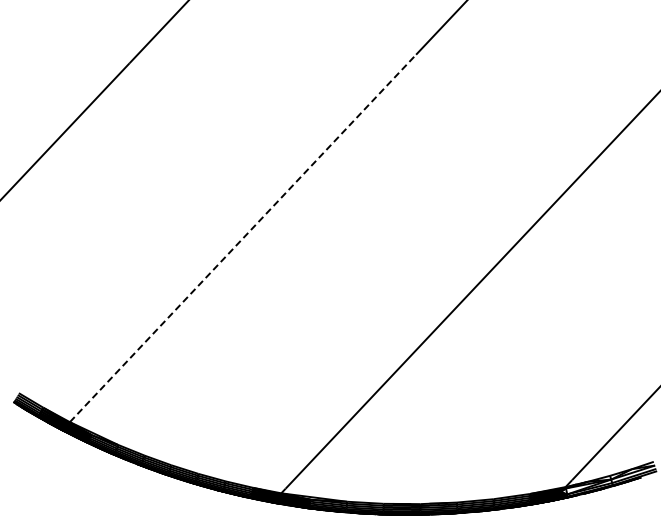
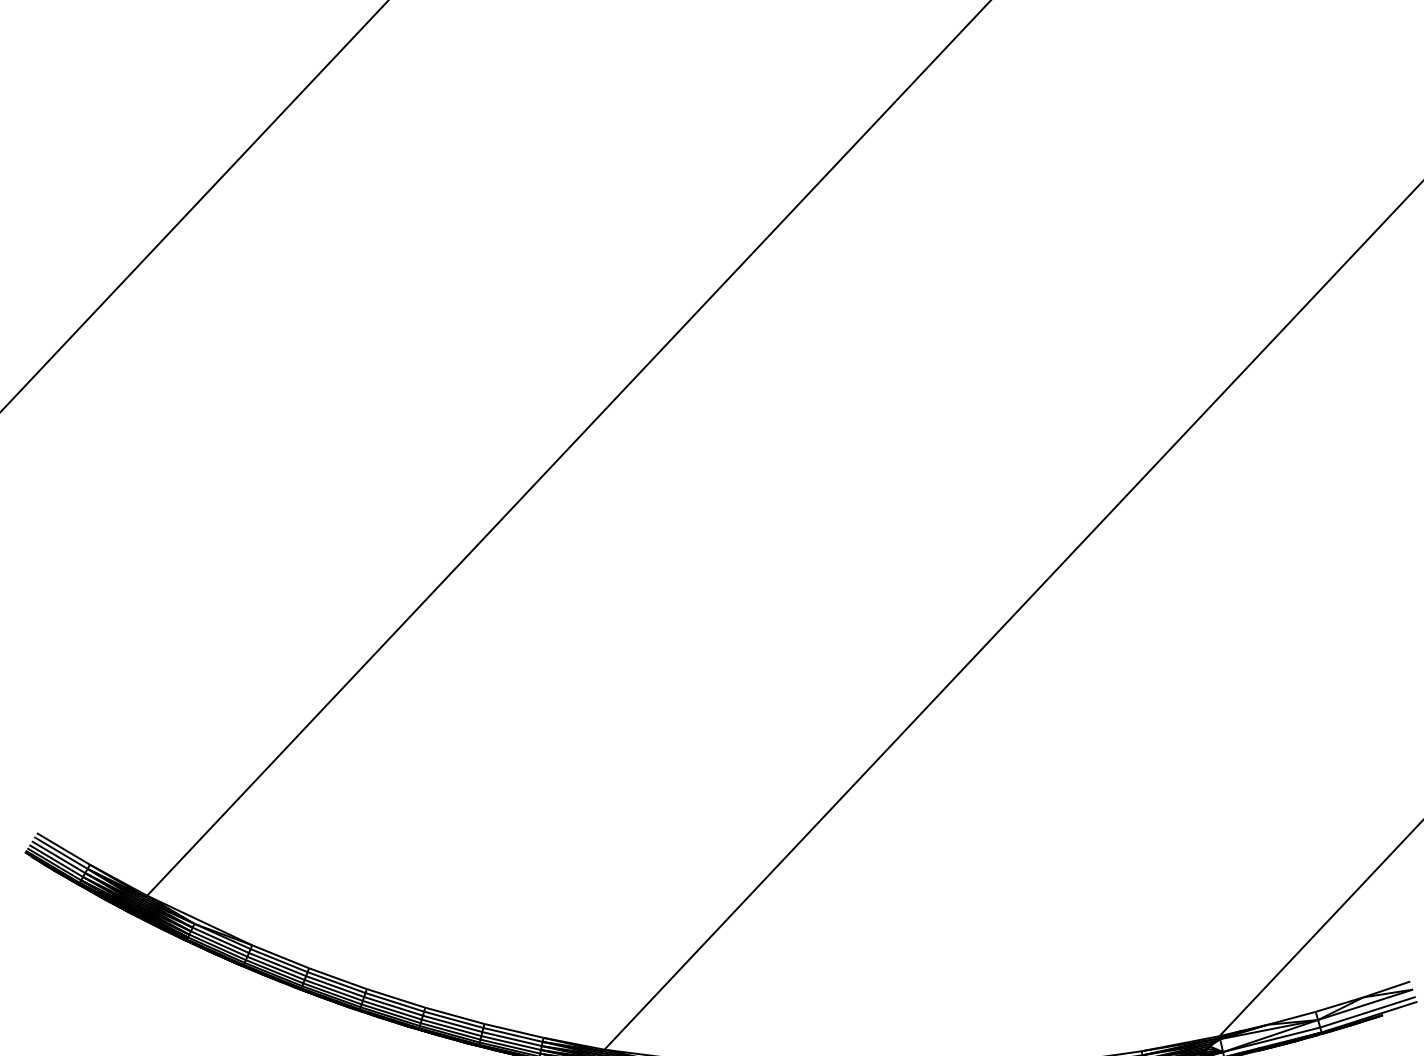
line: (243, 238) -> (522, 498), dashed -> solid

